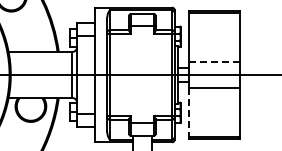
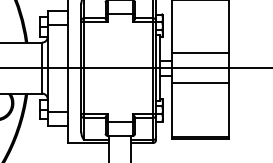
line: (214, 61) -> (200, 53), dashed -> solid
line: (188, 112) -> (171, 109), dashed -> solid

